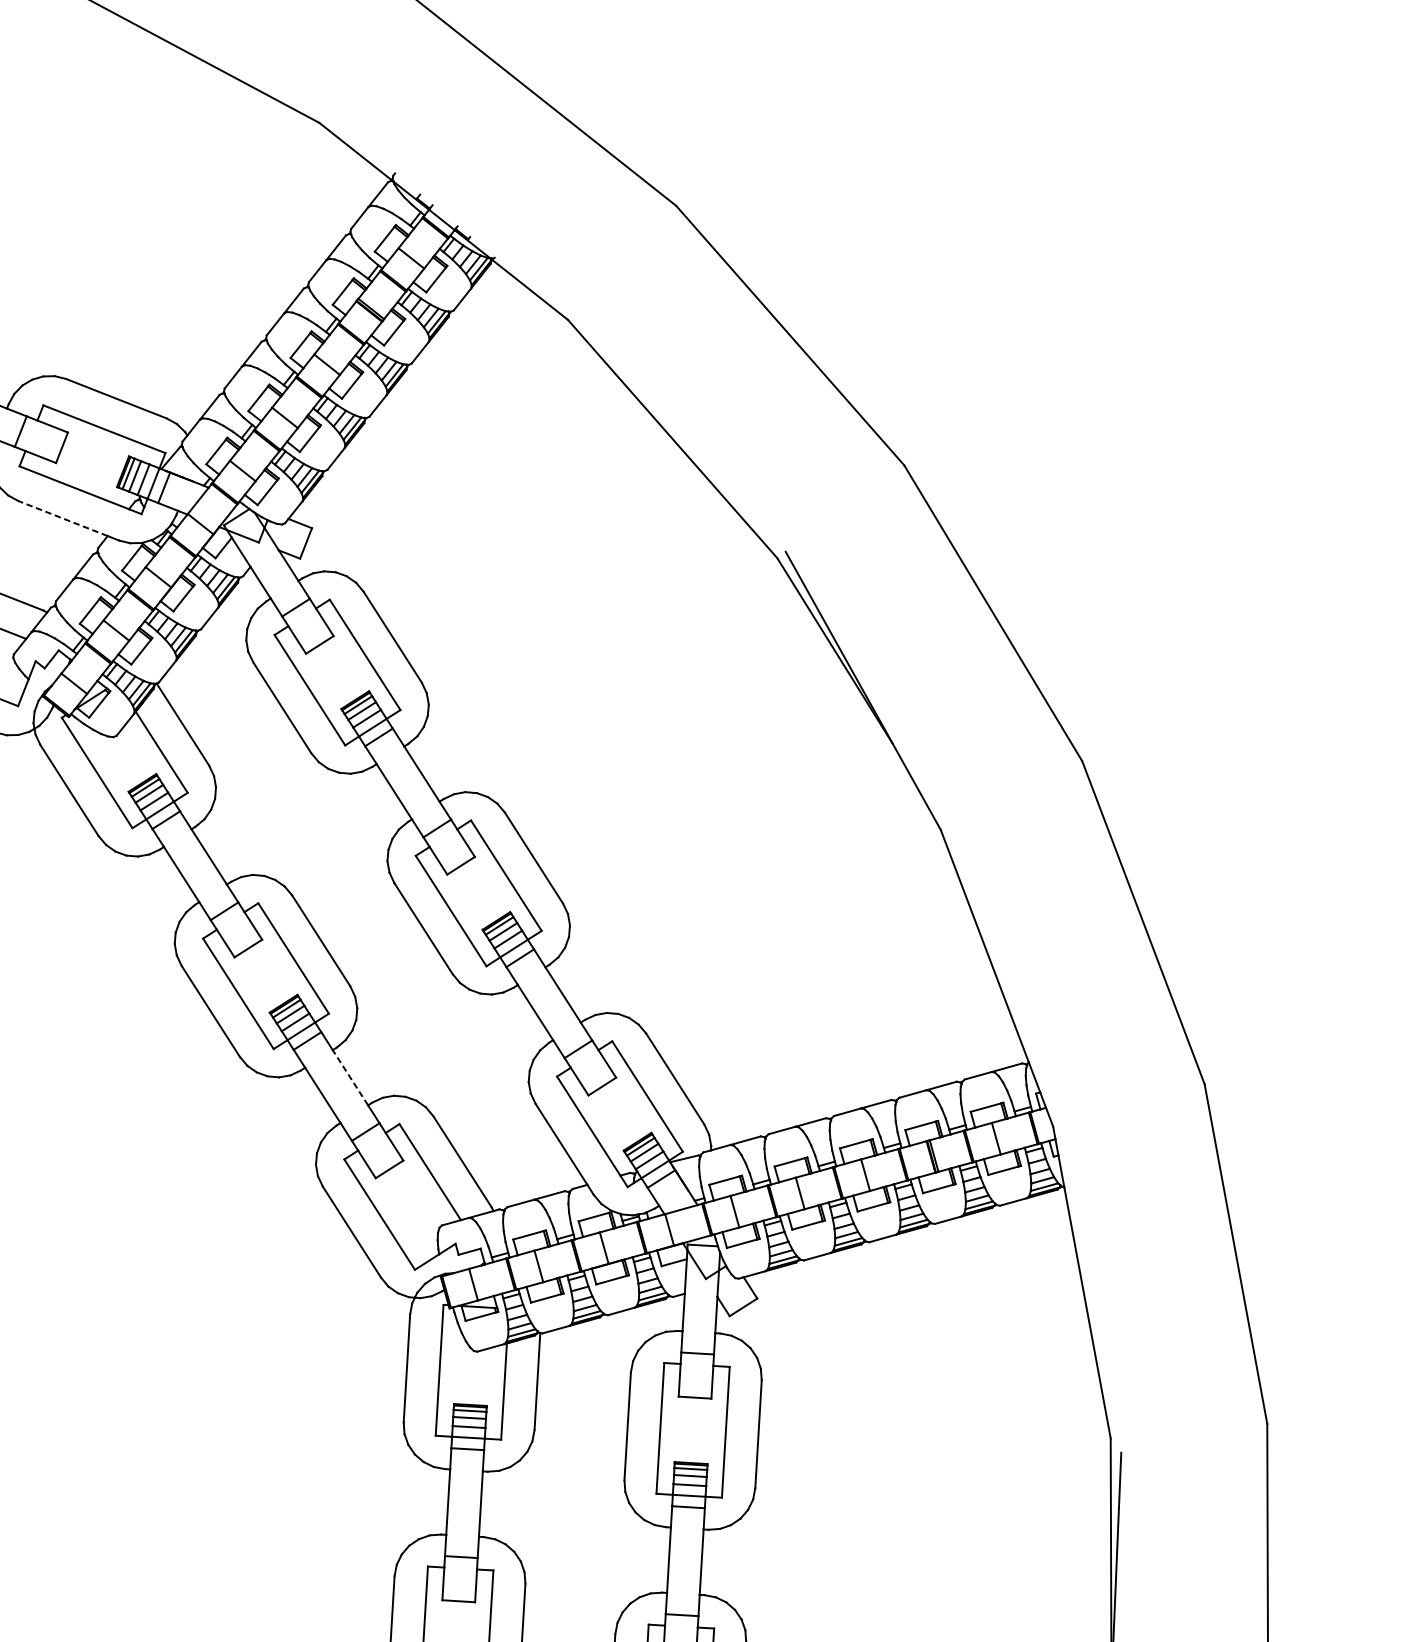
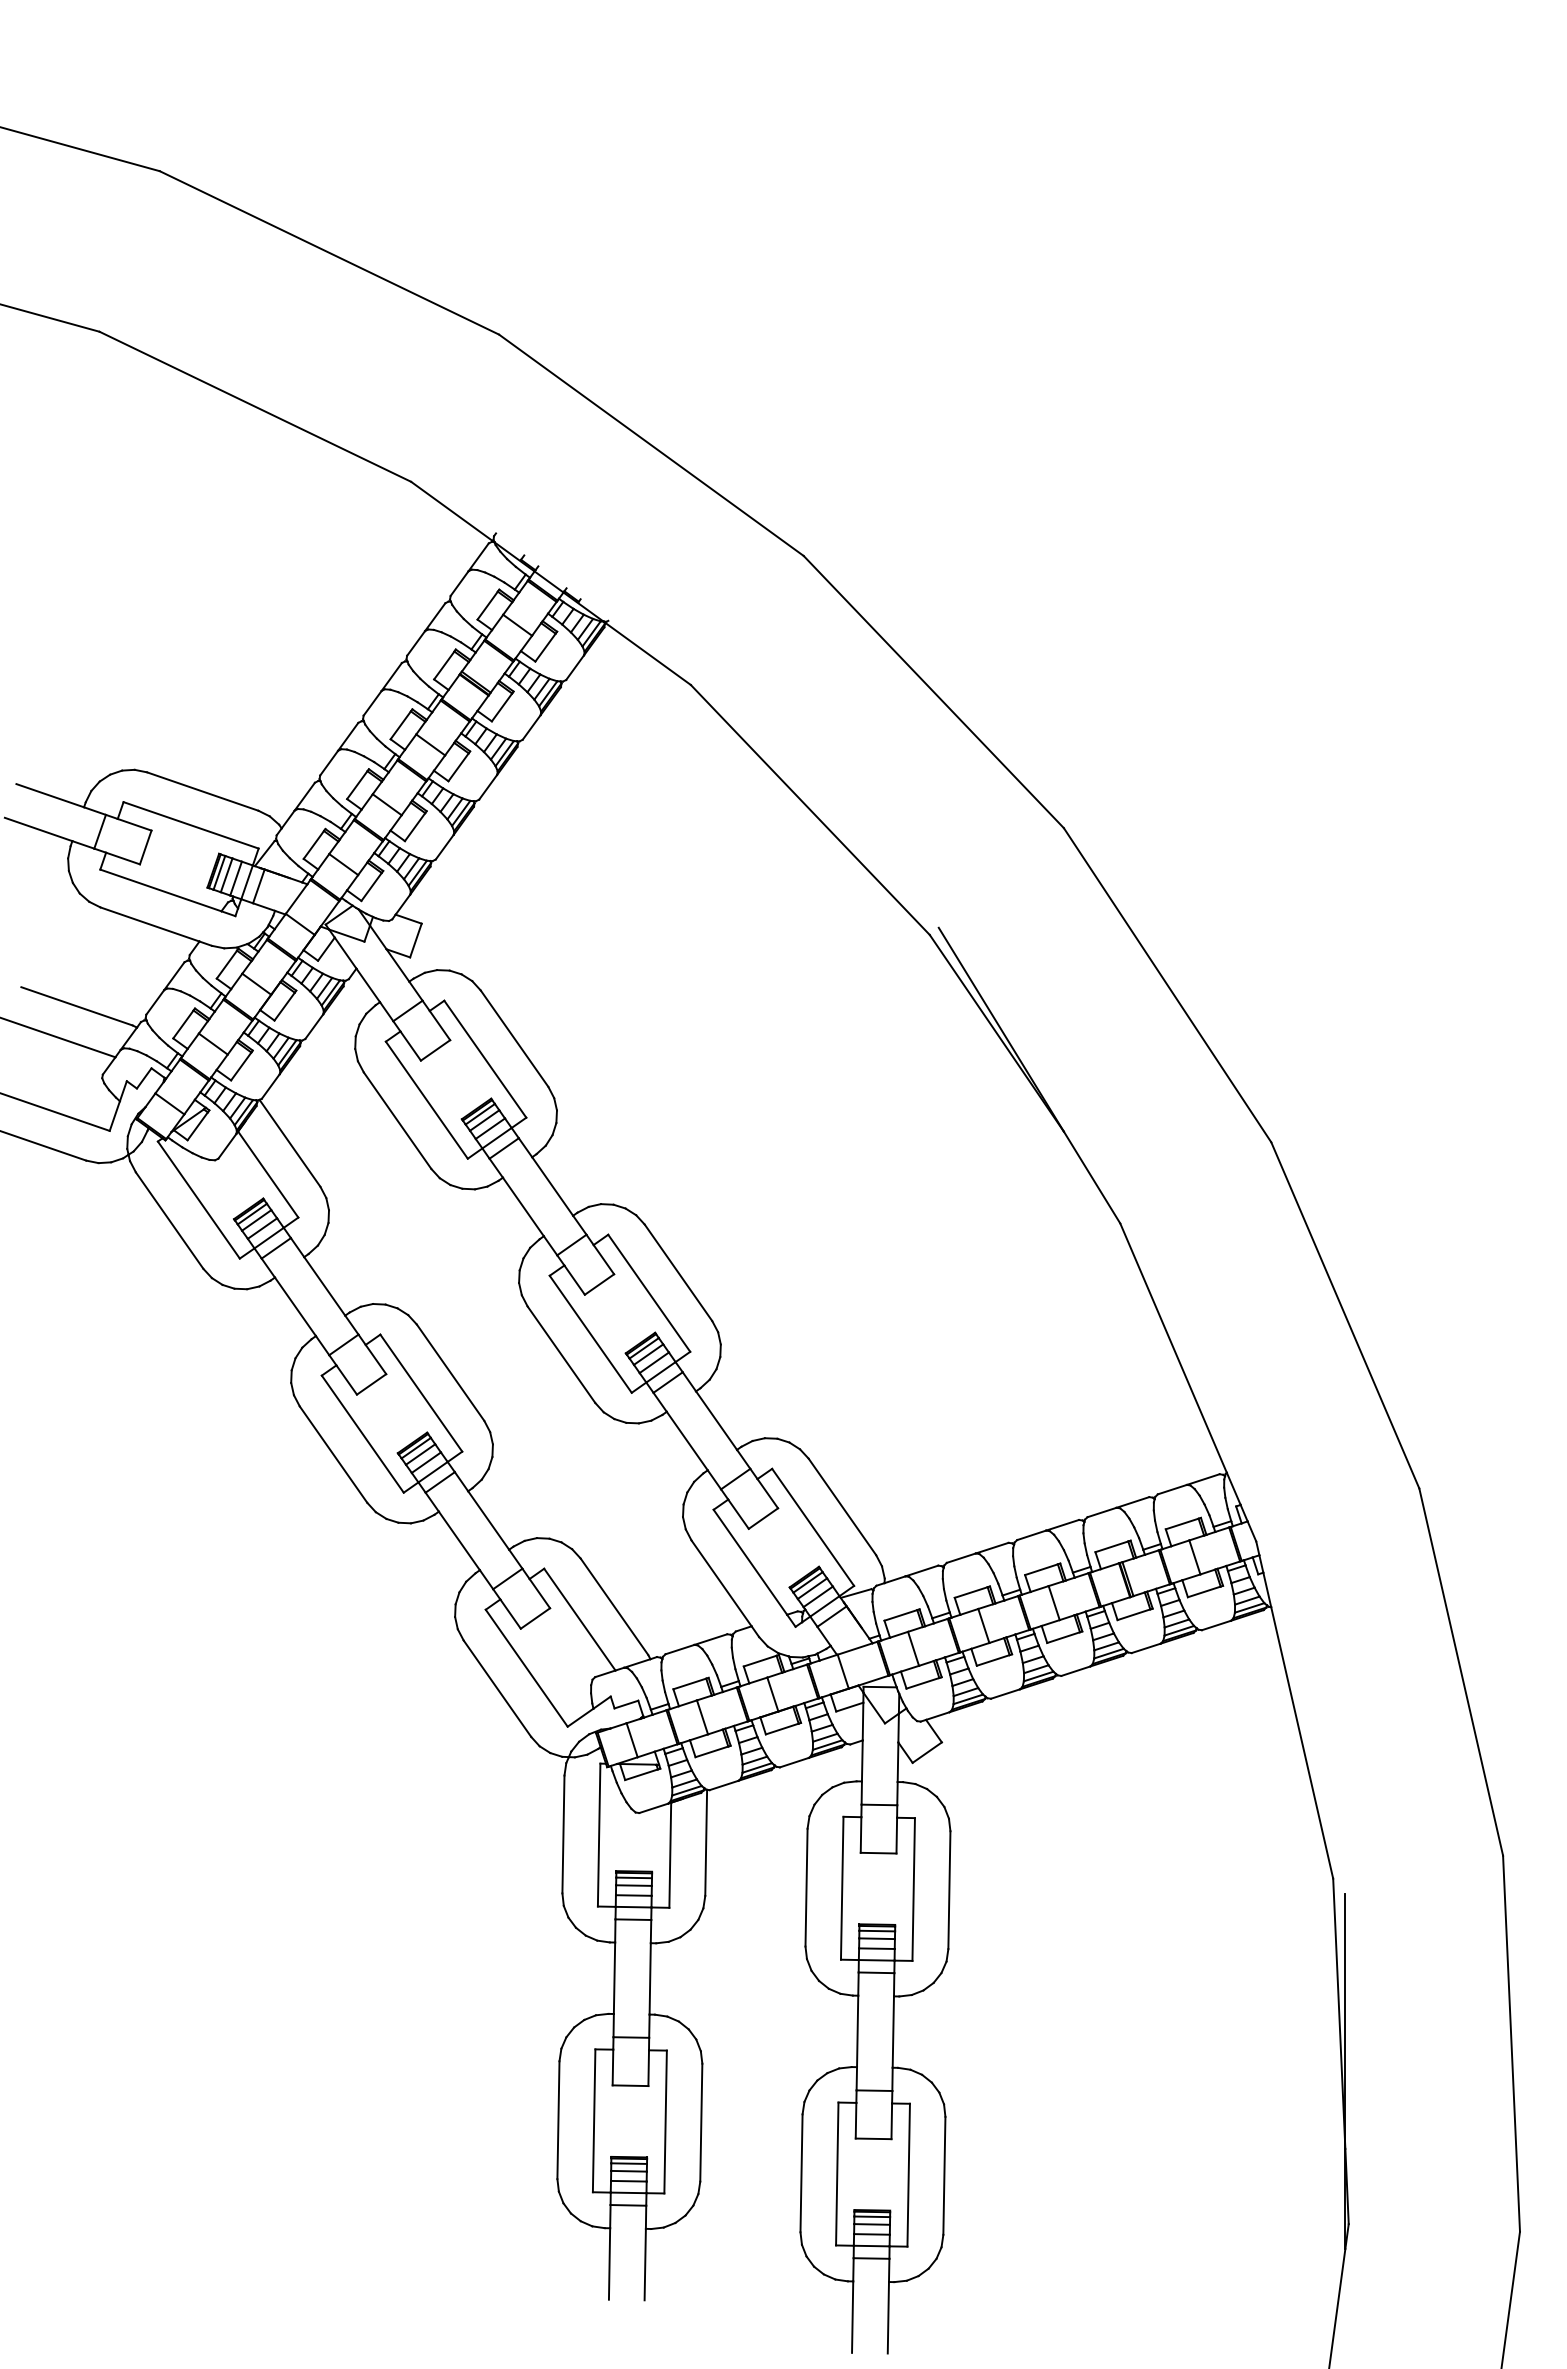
line: (62, 518) -> (149, 924), dashed -> solid
line: (350, 1077) -> (488, 1520), dashed -> solid

